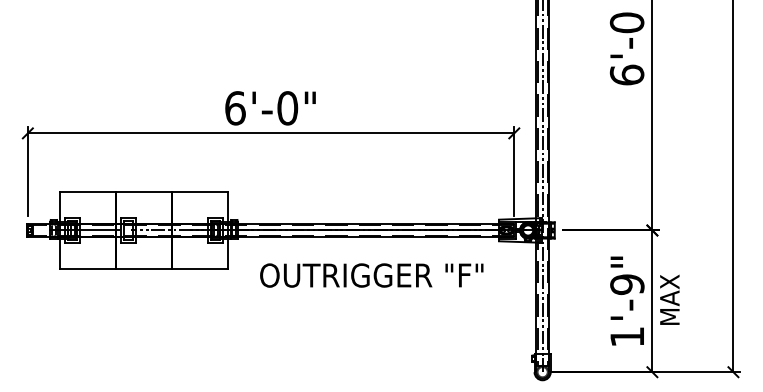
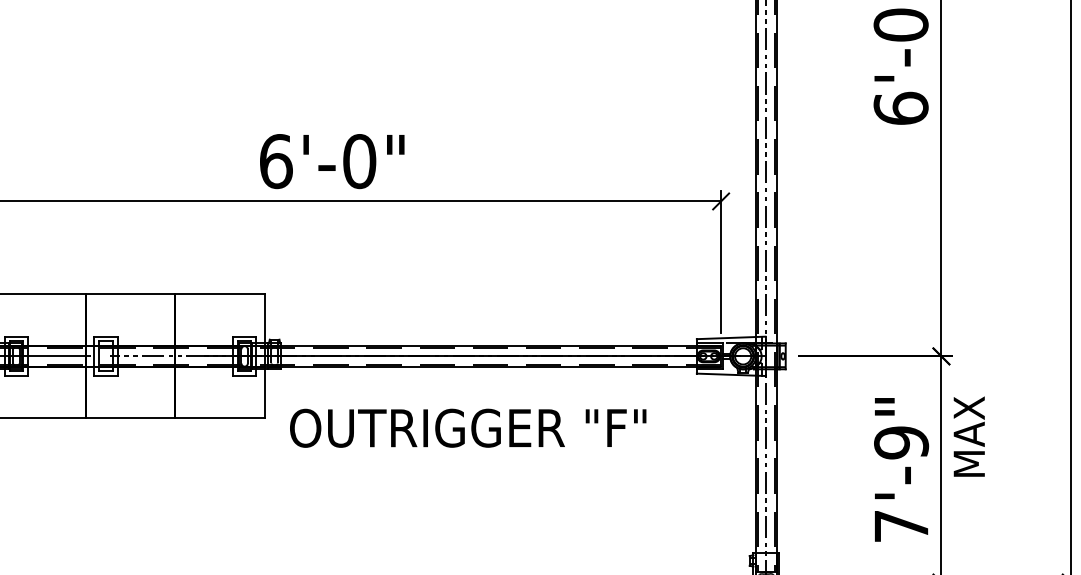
text: (371, 275) -> (467, 428), moved
text: (669, 299) -> (968, 436), moved
text: (626, 336) -> (900, 525), 1'-9" -> 7'-9"

